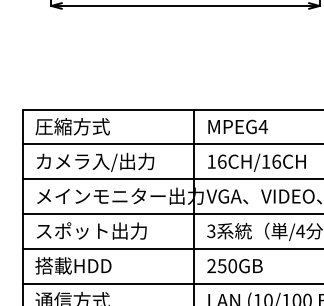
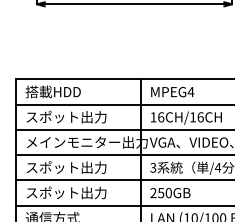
text: (72, 126) -> (52, 91), 圧縮方式 -> 搭載HDD
text: (94, 161) -> (68, 117), カメラ入/出力 -> スポット出力
text: (90, 265) -> (65, 192), 搭載HDD -> スポット出力

